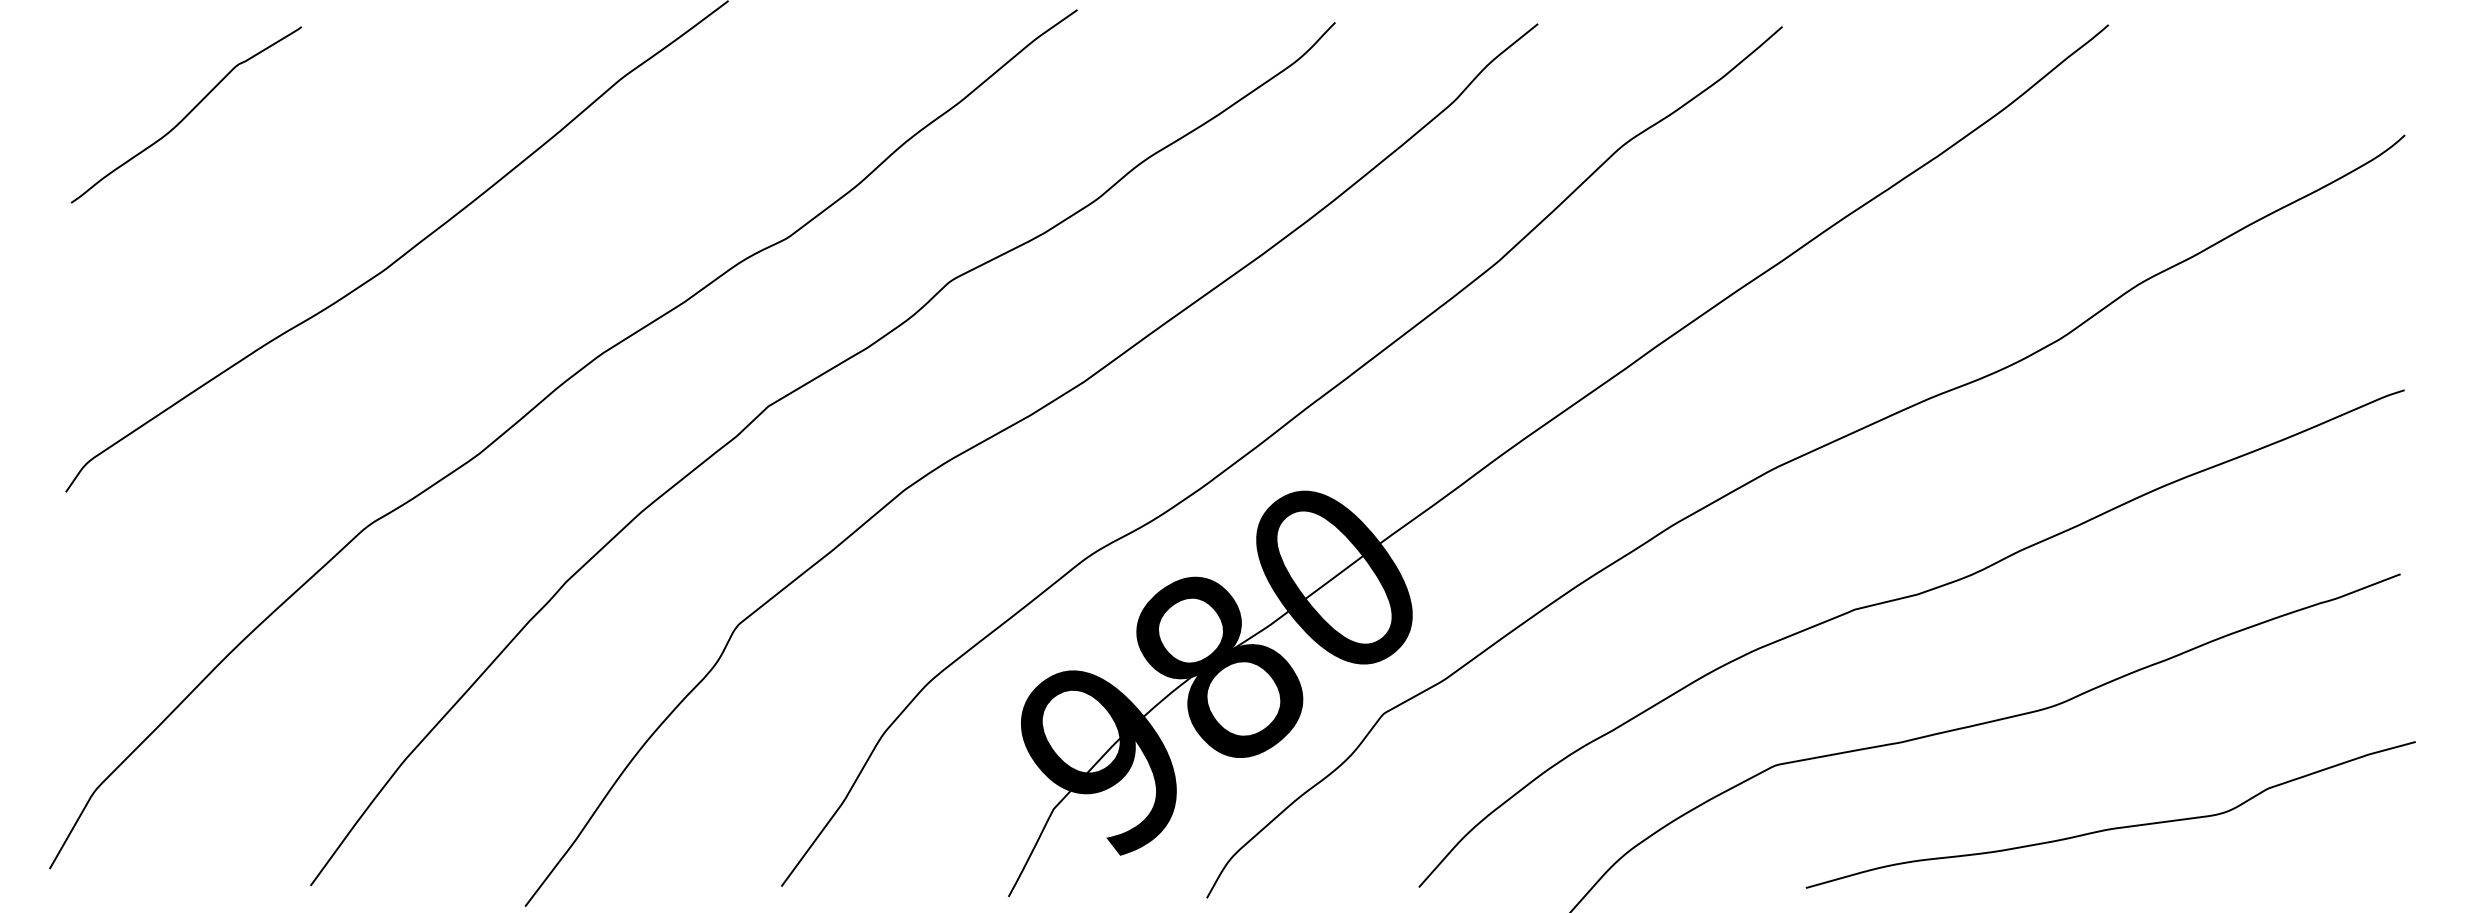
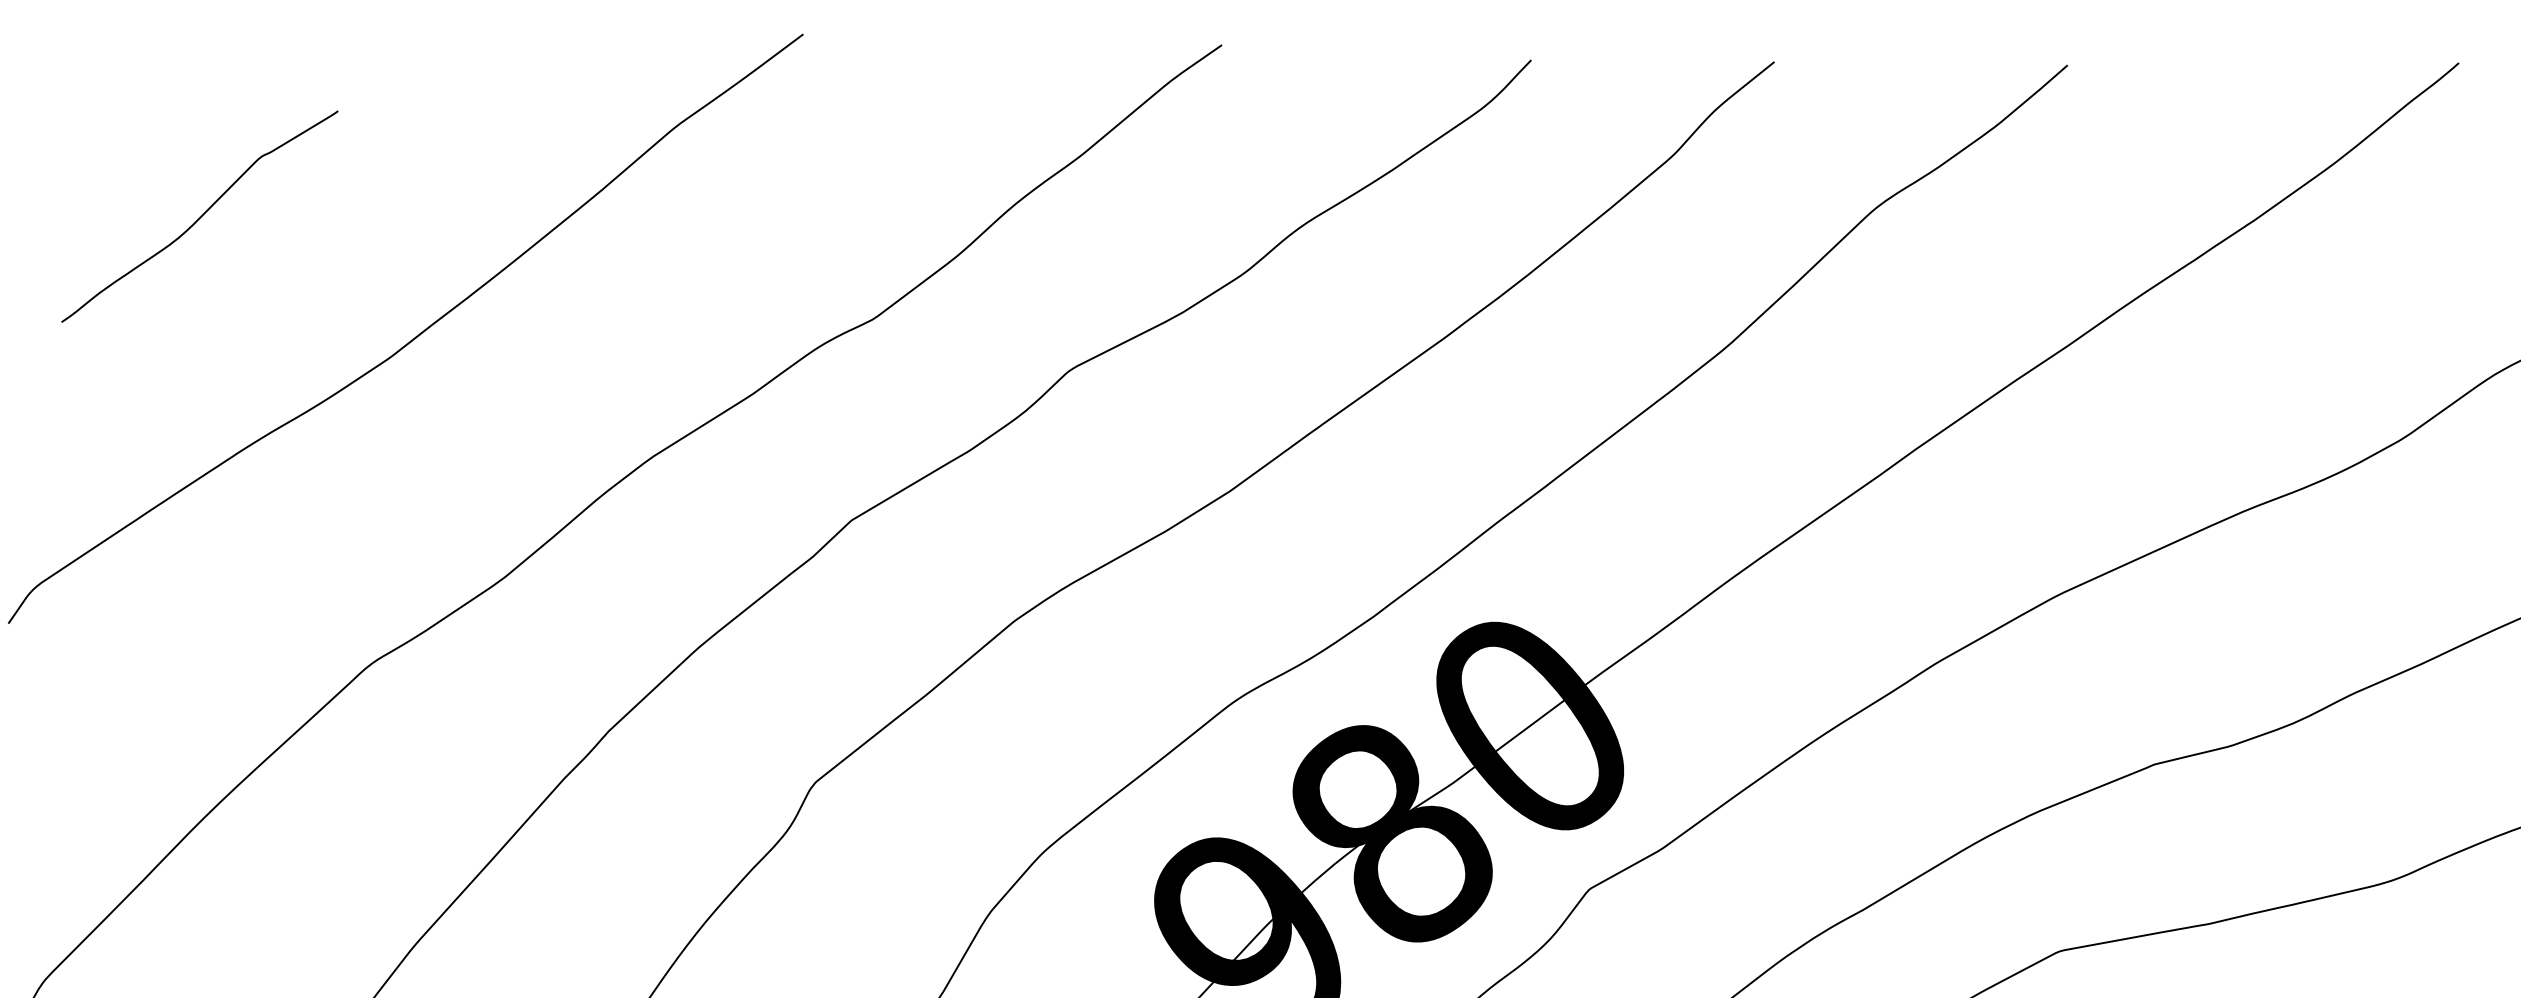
curve: (186, 114) -> (199, 216), moved

